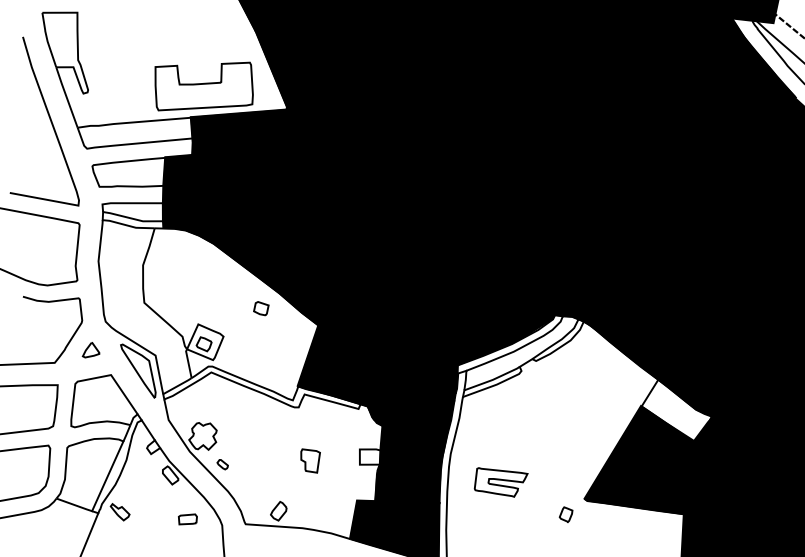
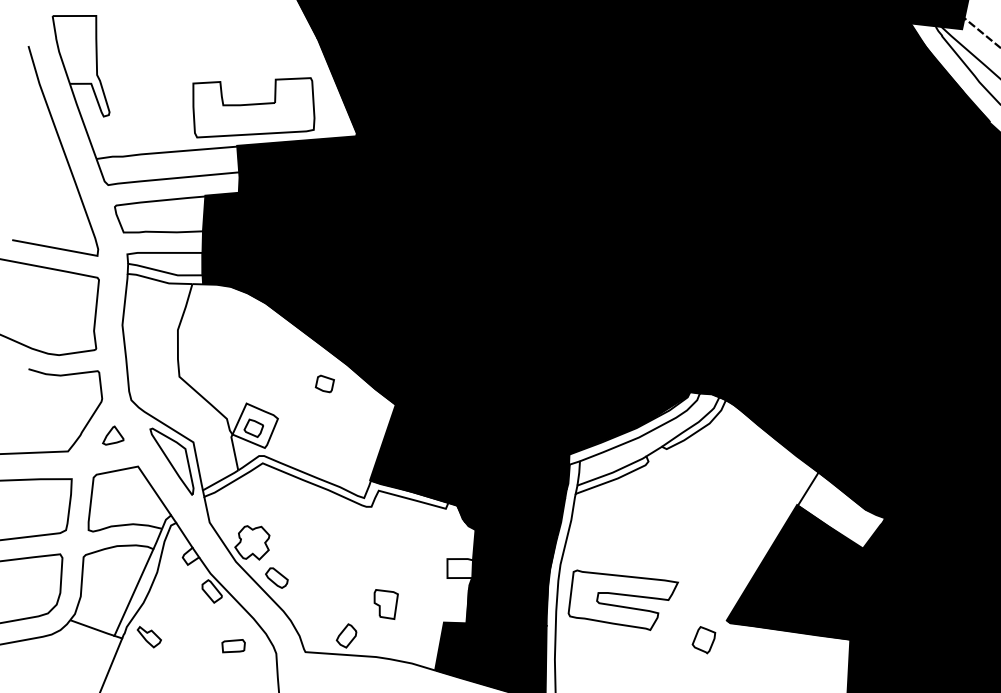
part: (310, 461) -> (385, 604), moved
part: (222, 464) -> (276, 577), size x1.67
part: (500, 481) -> (622, 599), size x1.67
part: (565, 514) -> (703, 640), size x1.43

